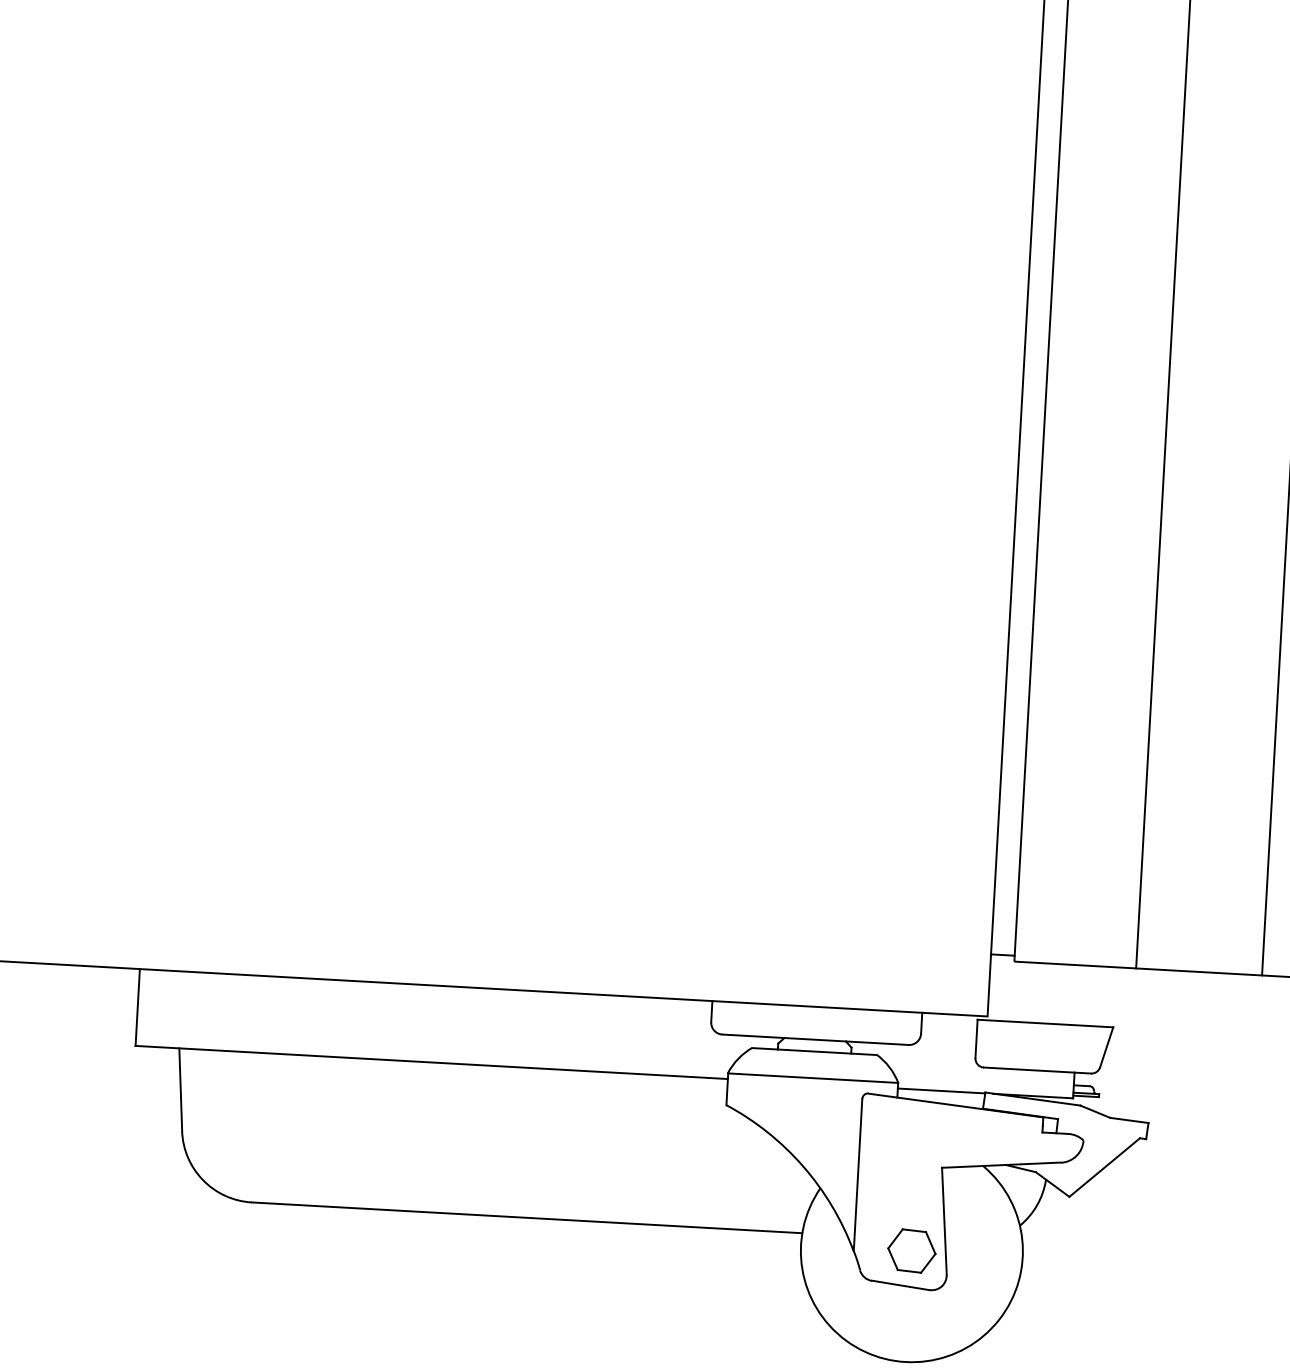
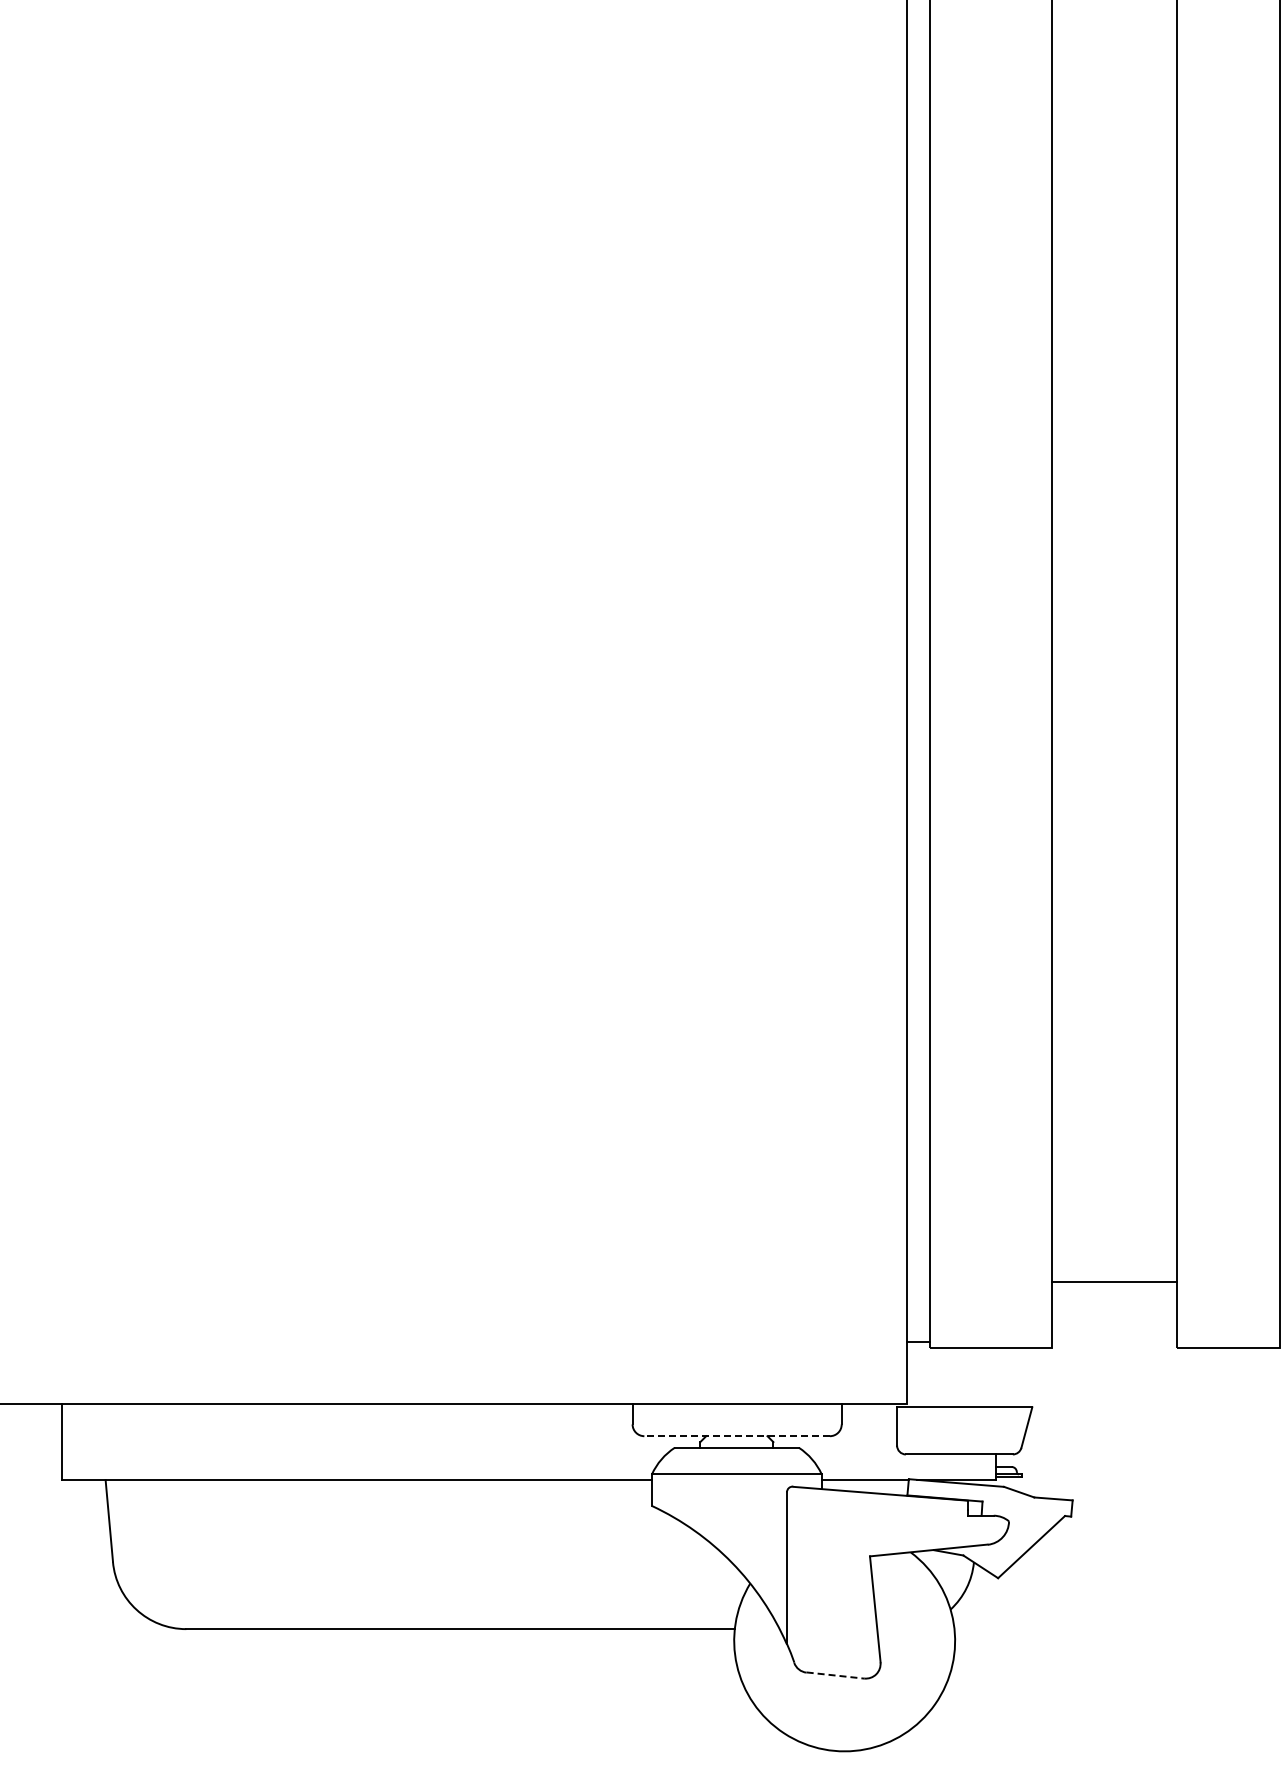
line: (1199, 971) -> (1114, 1281), moved
line: (815, 1040) -> (737, 1436), solid -> dashed
part: (911, 1250) -> (844, 1640), removed
line: (901, 1285) -> (836, 1675), solid -> dashed

